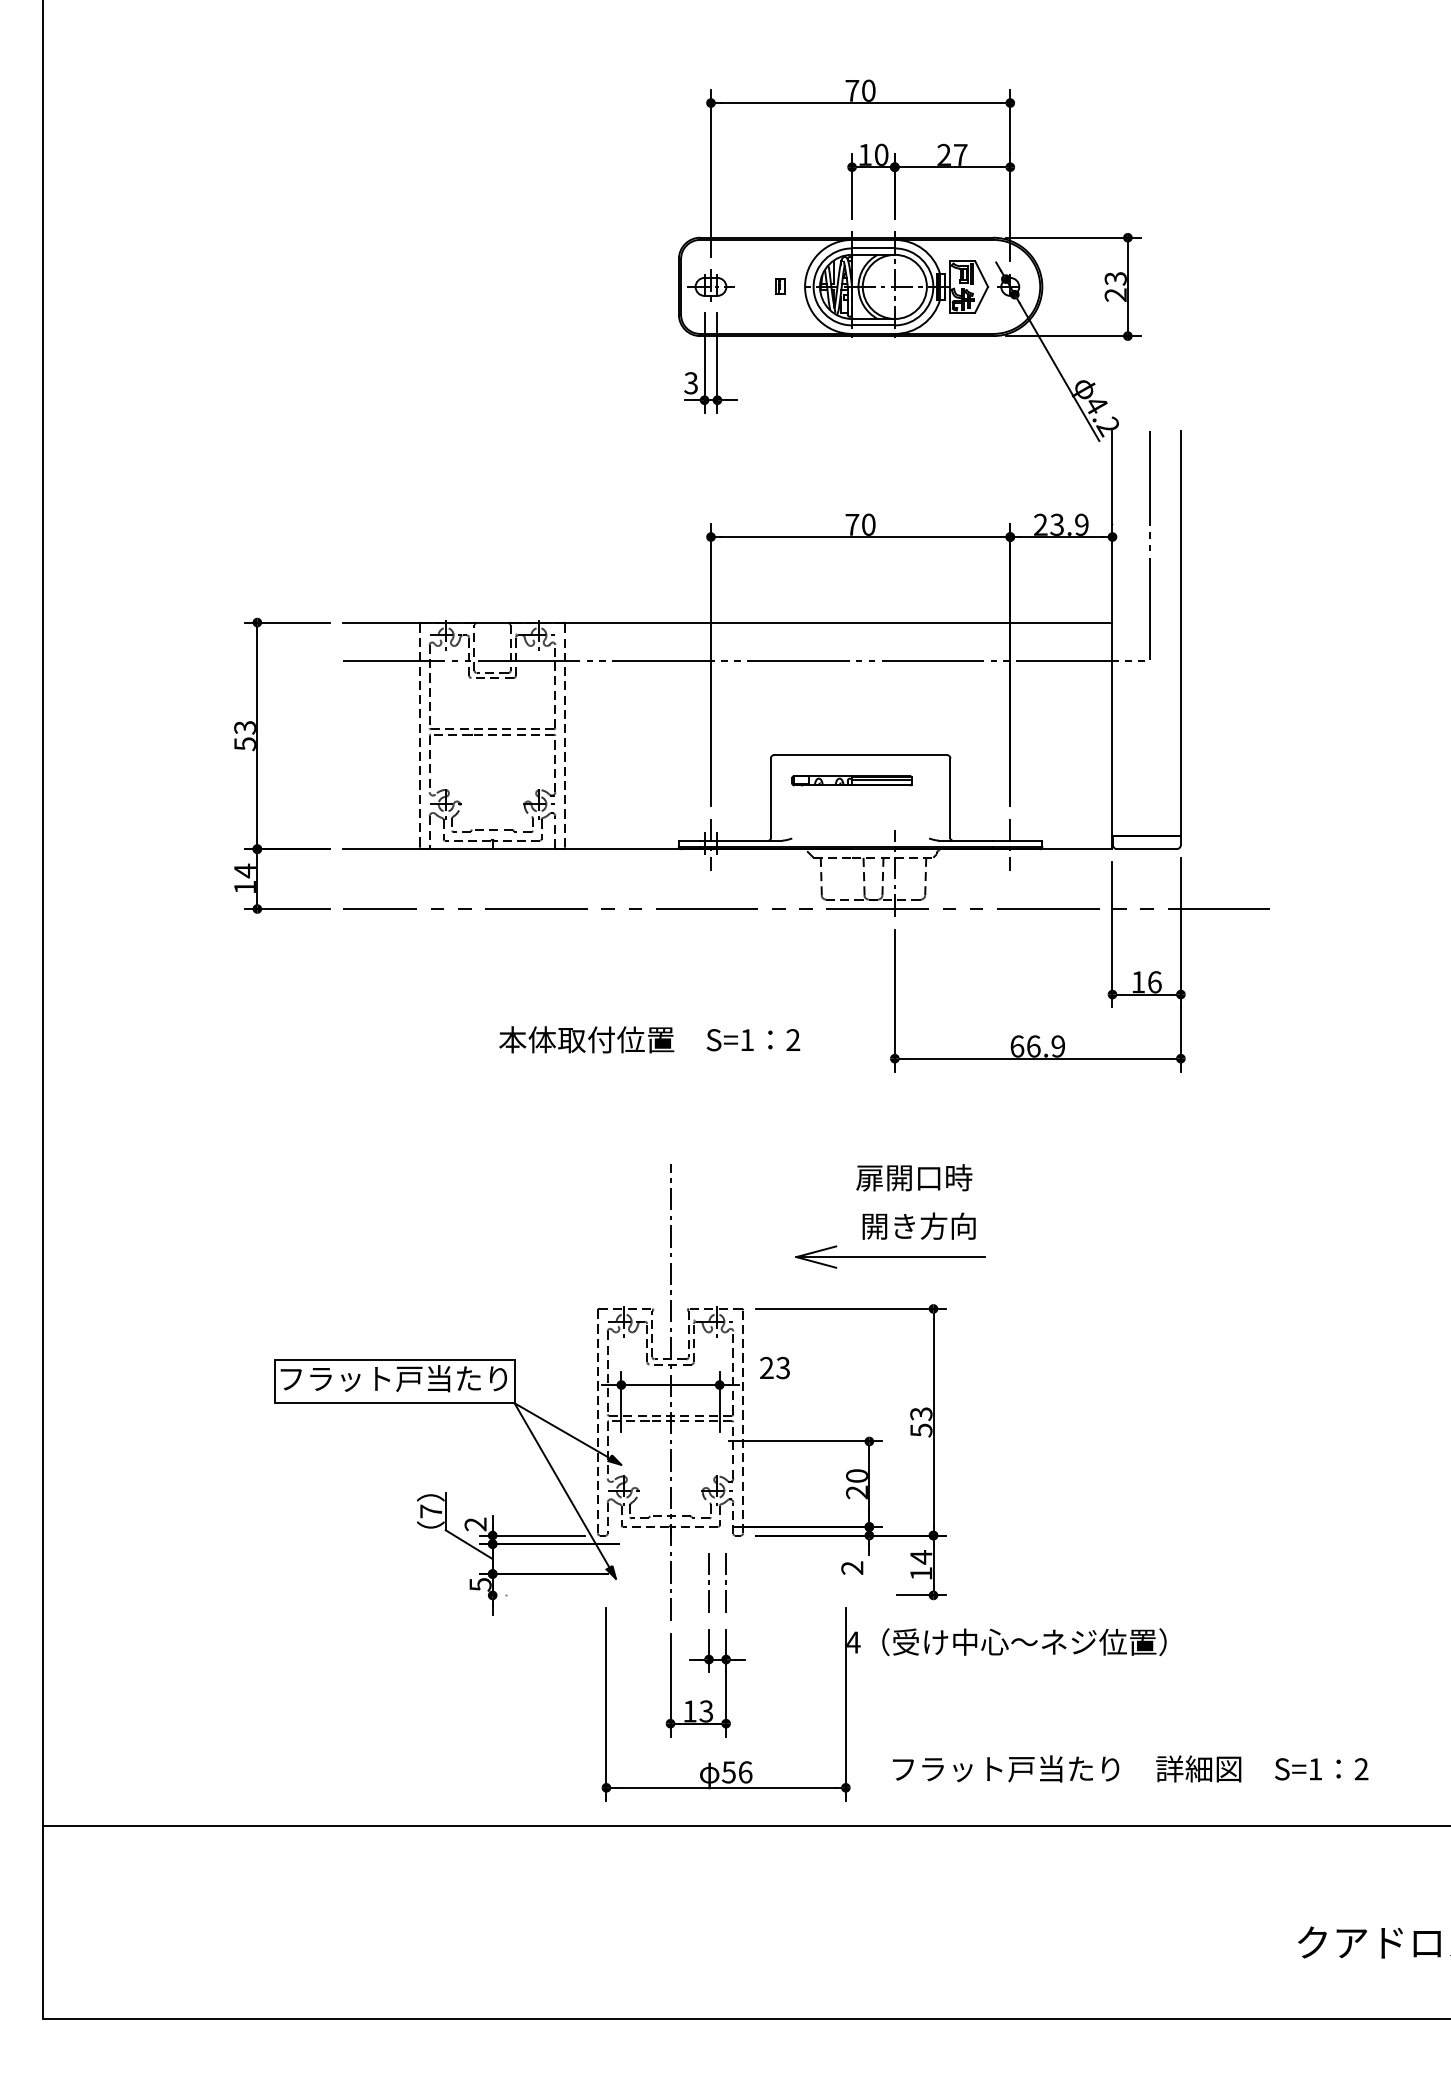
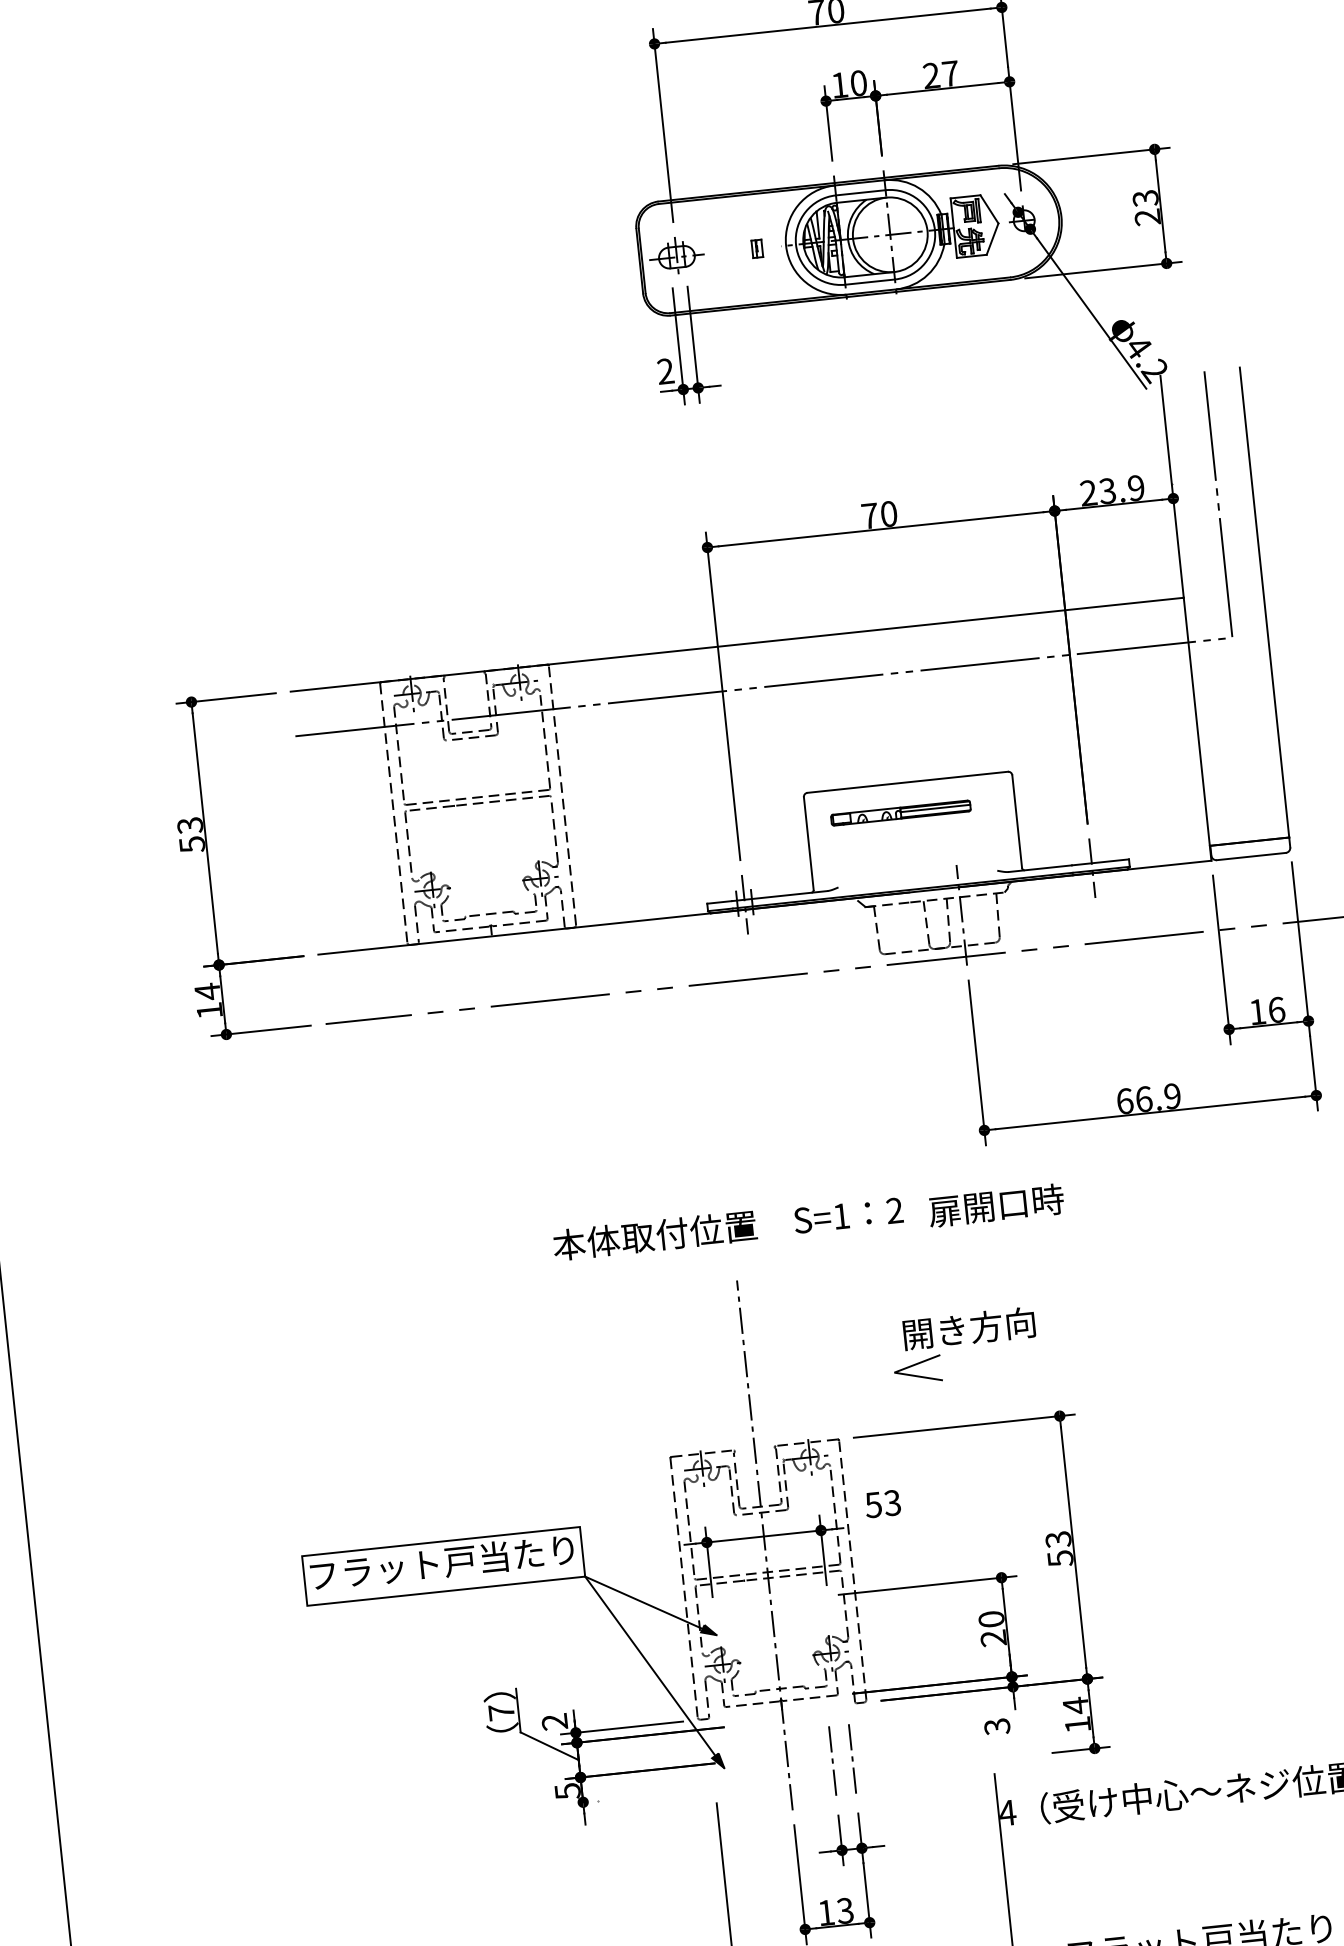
text: (690, 383) -> (664, 371), 3 -> 2
text: (649, 1039) -> (727, 1227), moved
text: (914, 1177) -> (996, 1205), moved
text: (918, 1225) -> (968, 1327), moved
line: (890, 1257) -> (1003, 1361), removed
text: (766, 1367) -> (873, 1504), 23 -> 53
text: (852, 1568) -> (997, 1727), 2 -> 3

